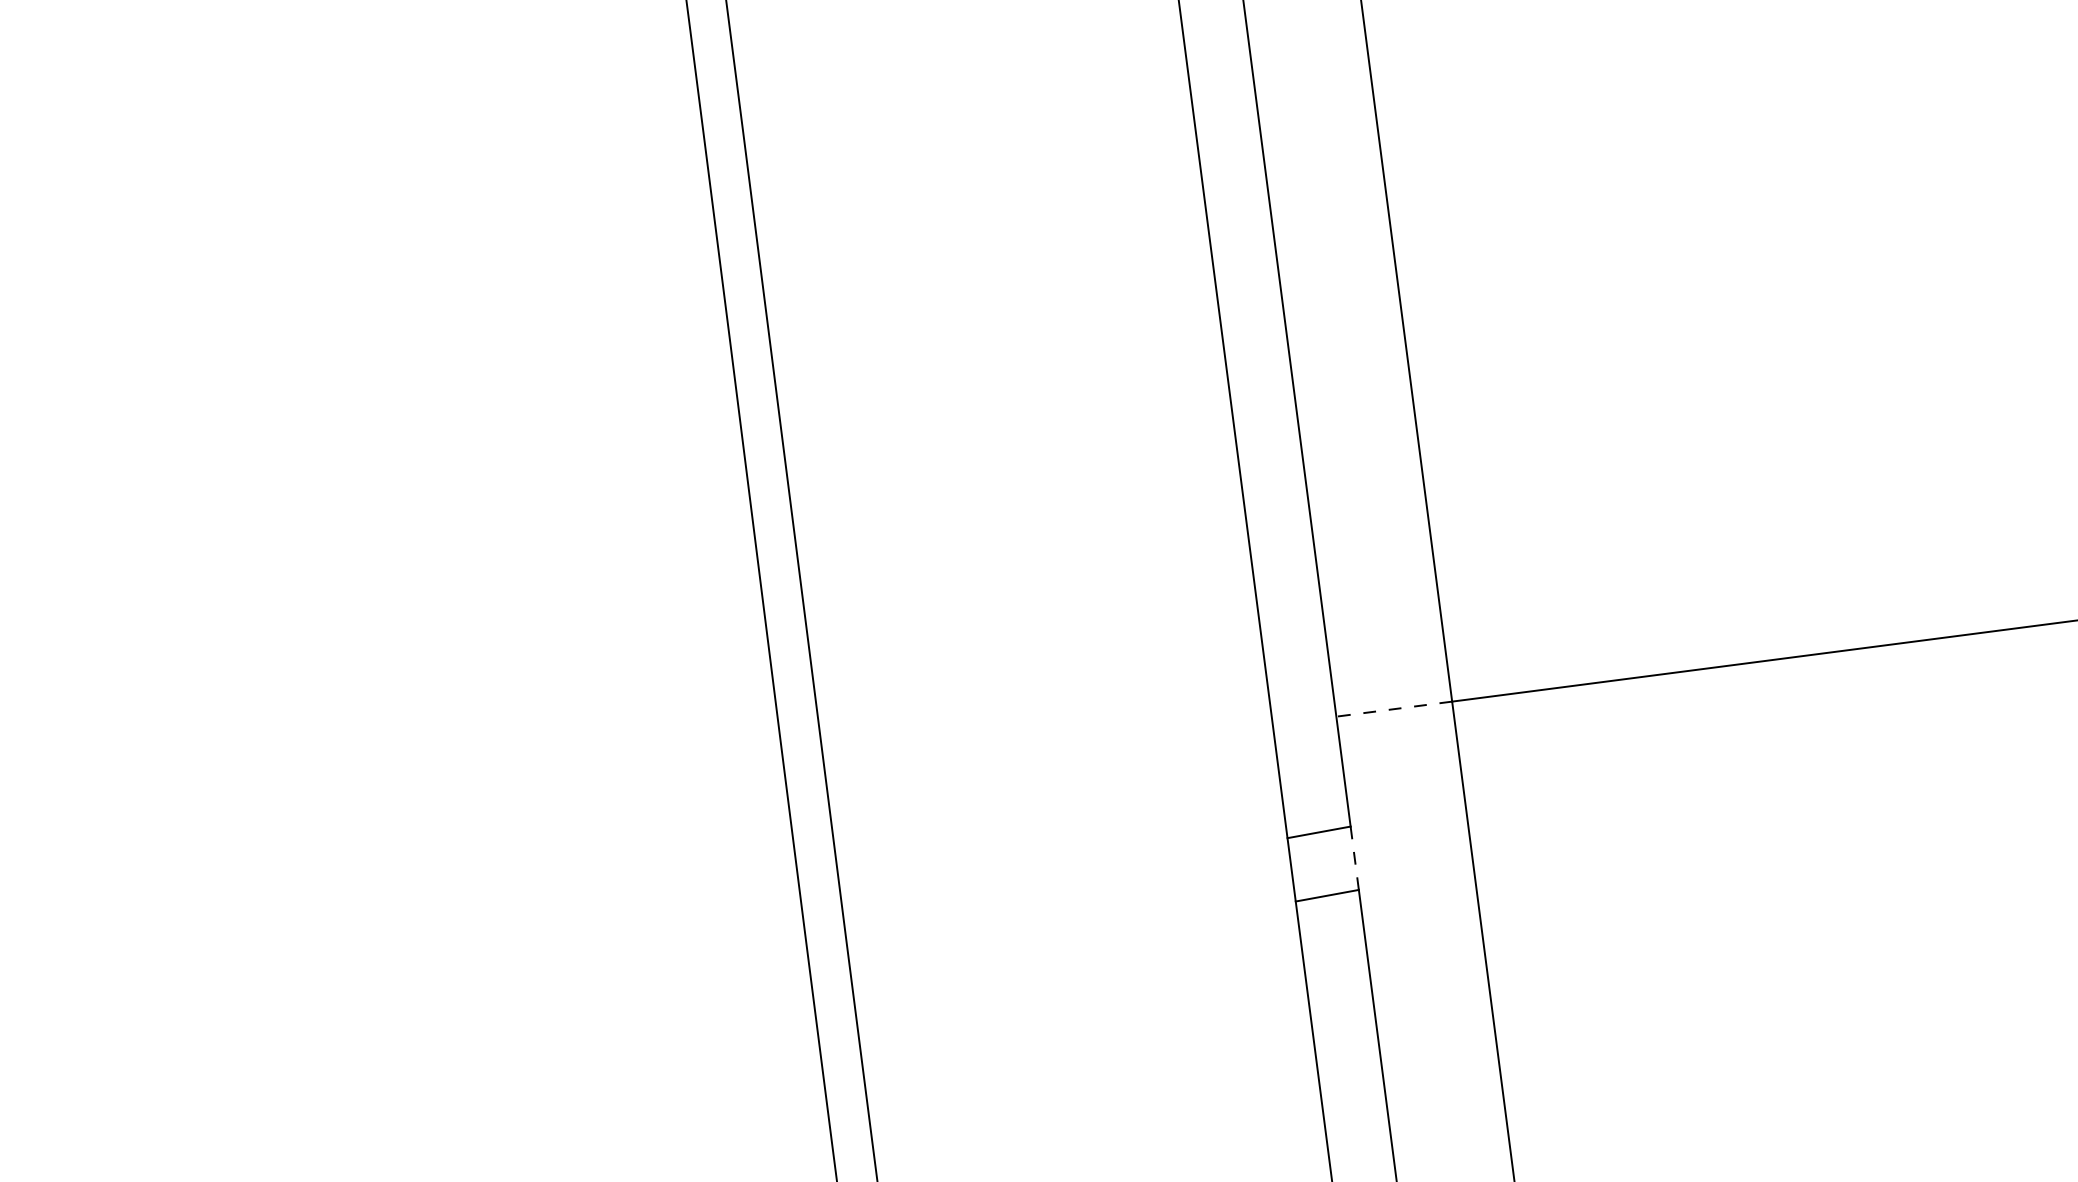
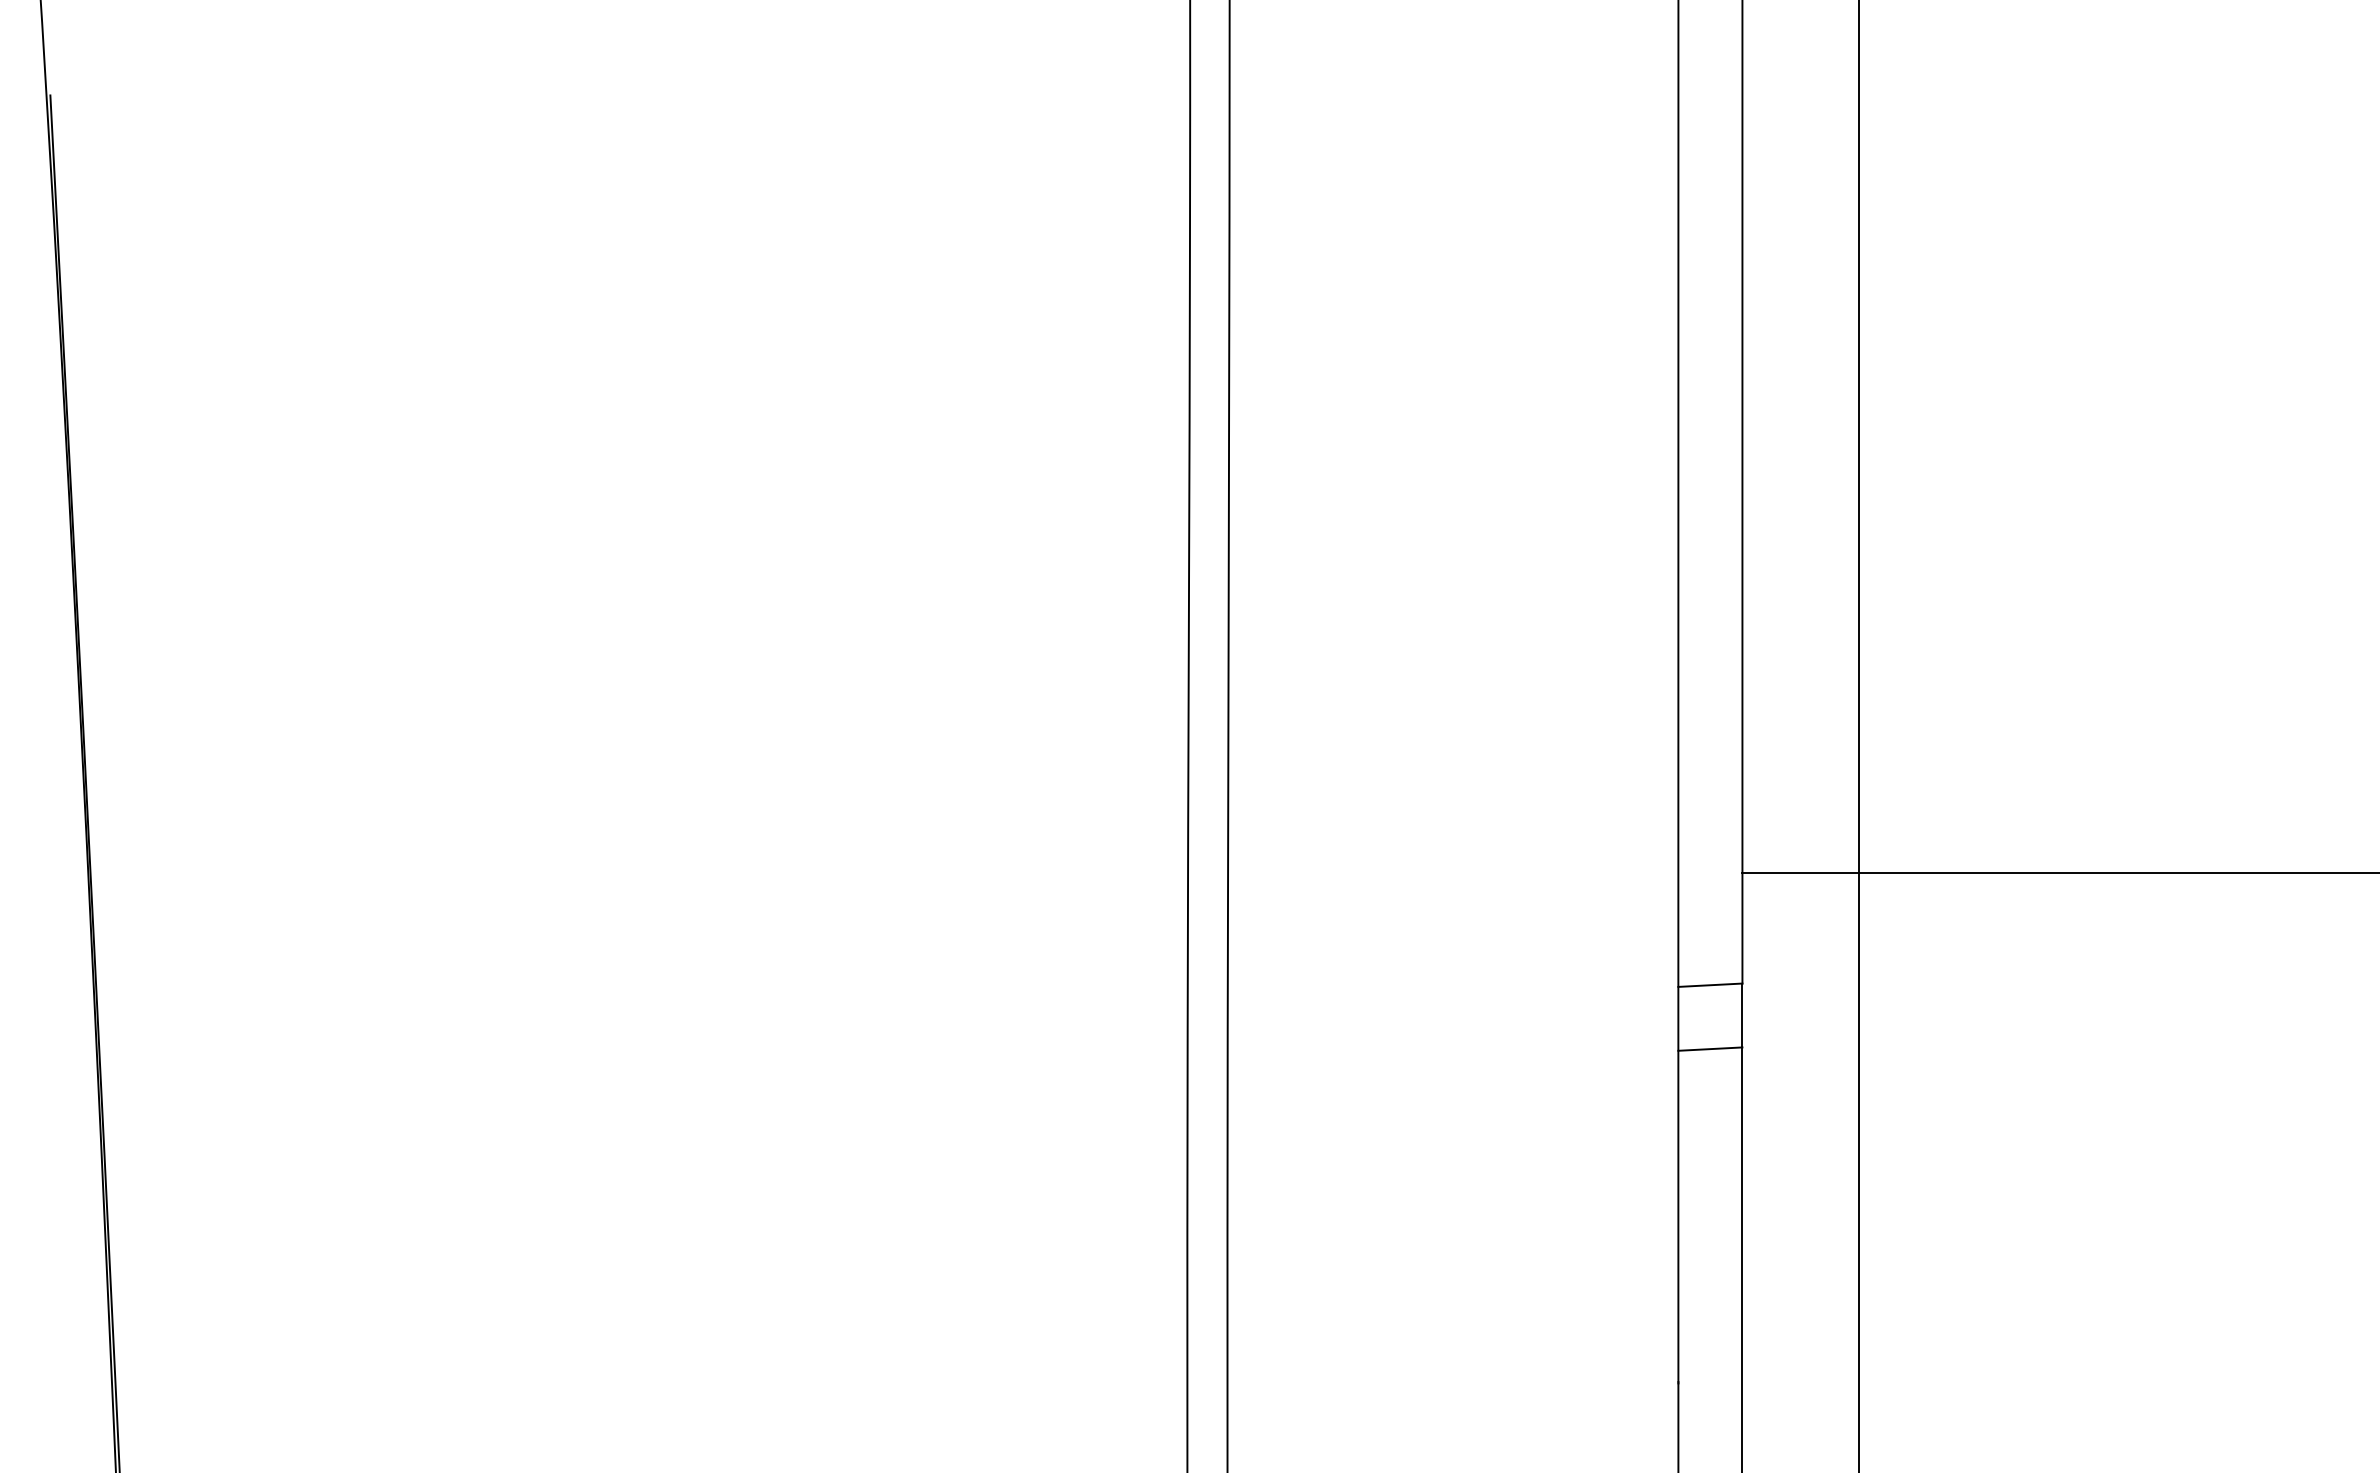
line: (1393, 708) -> (1800, 872), dashed -> solid
line: (1354, 858) -> (1742, 1015), dashed -> solid

